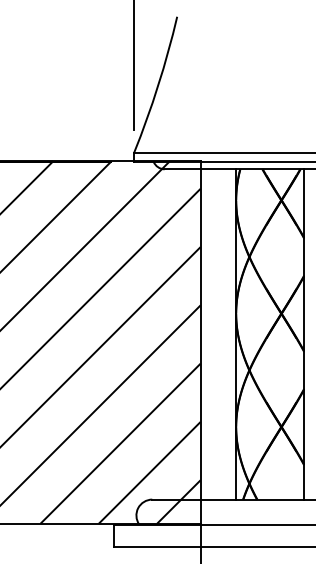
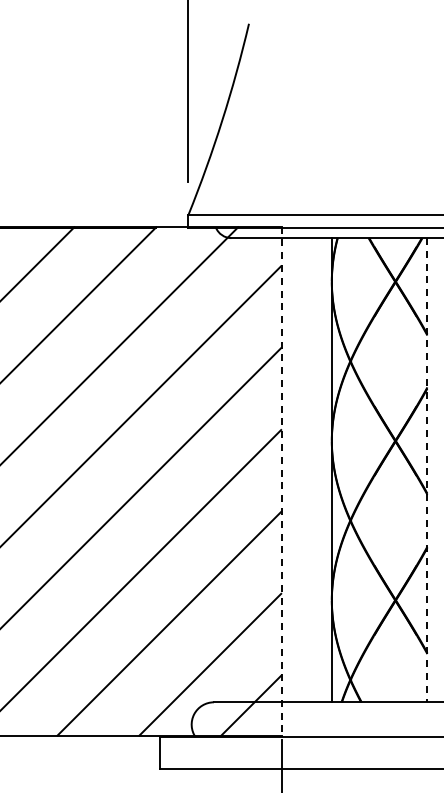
line: (304, 334) -> (427, 470), solid -> dashed
line: (200, 342) -> (281, 481), solid -> dashed

